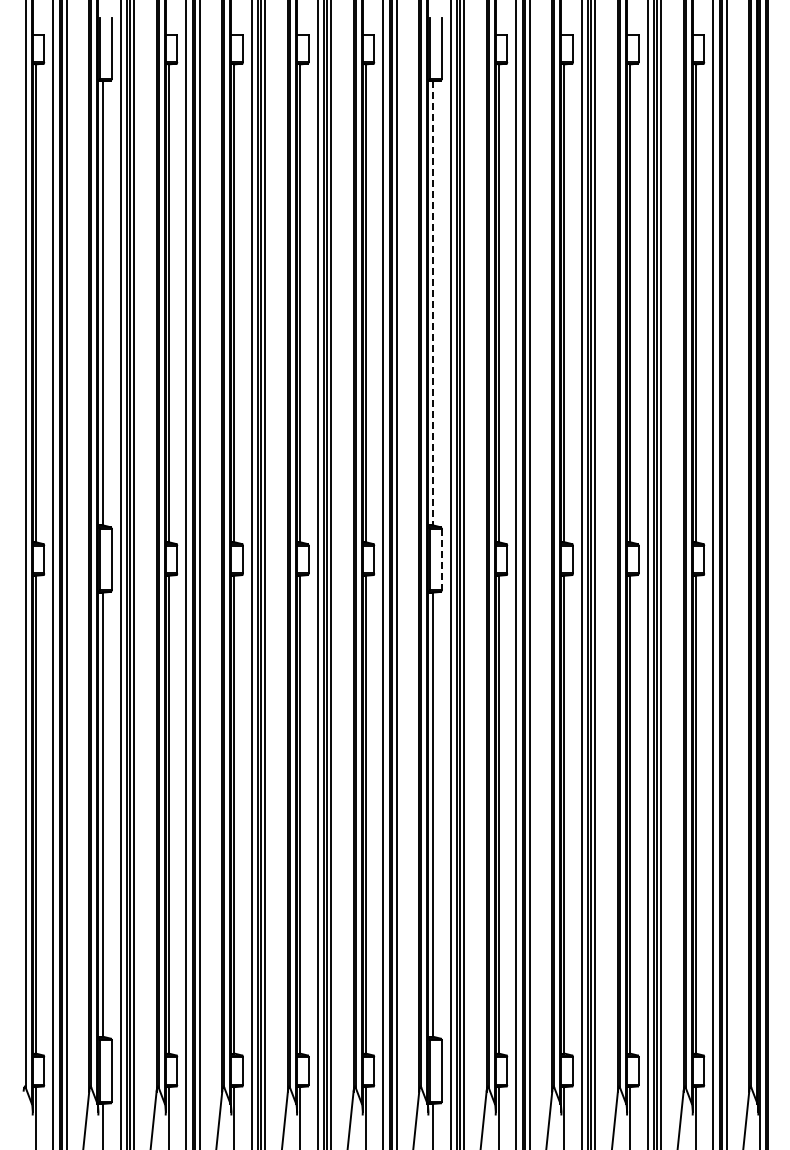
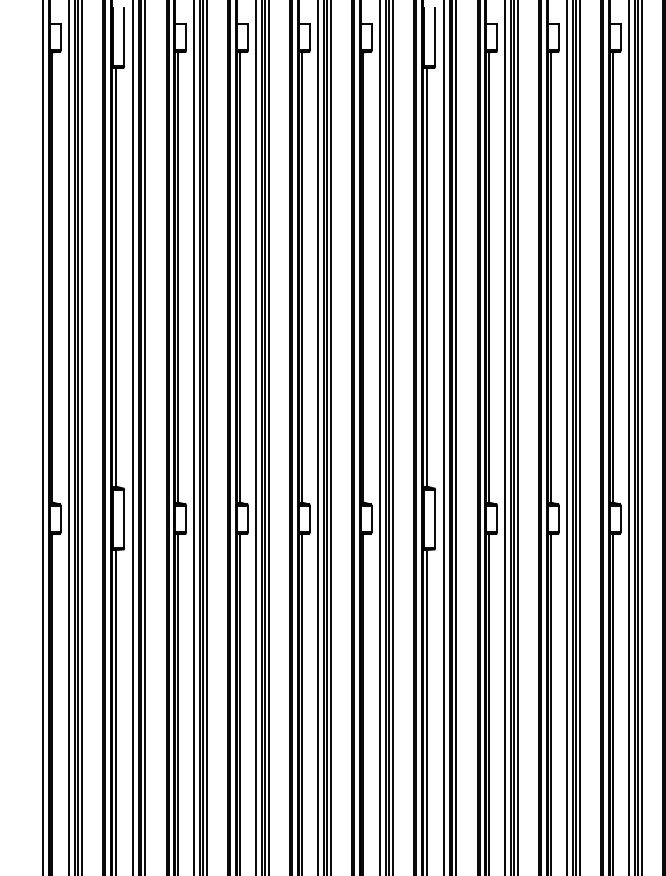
line: (432, 303) -> (426, 277), dashed -> solid
line: (441, 559) -> (435, 518), dashed -> solid

